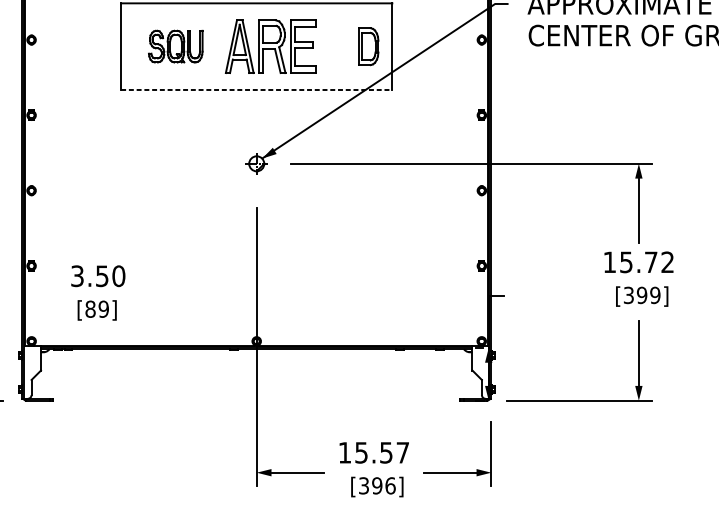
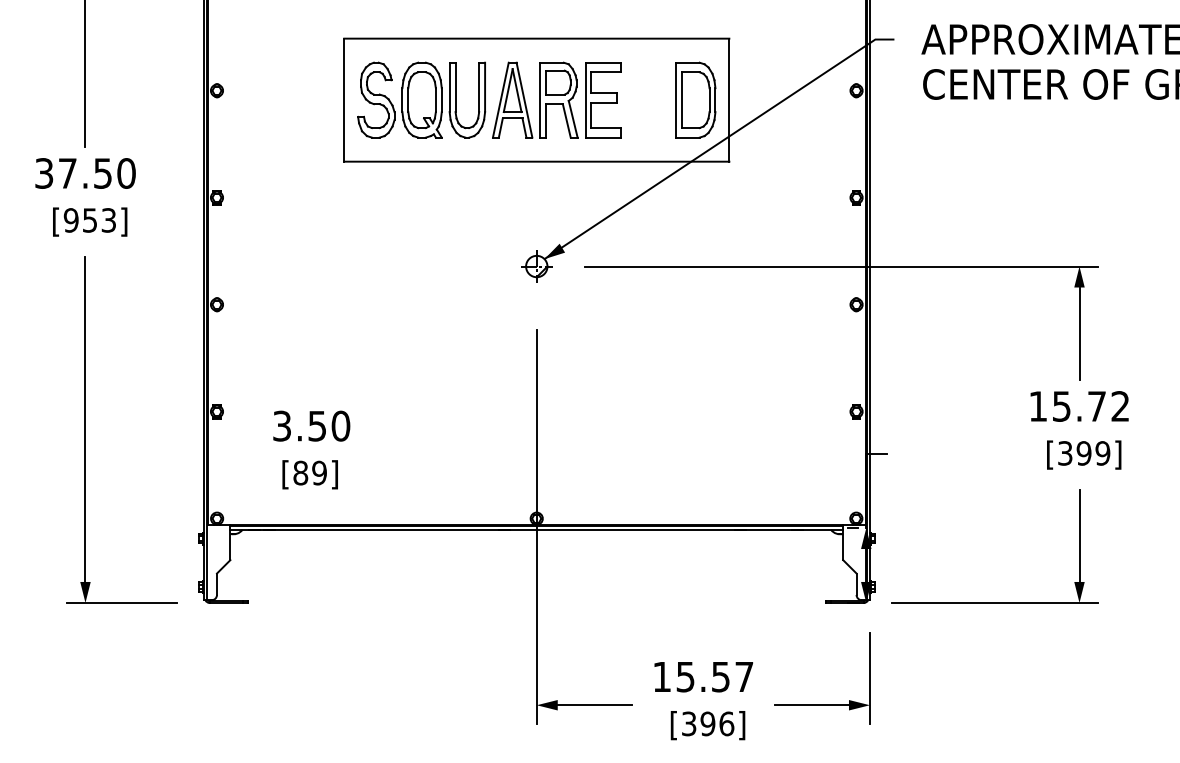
part: (175, 46) -> (421, 99), size x1.67
part: (368, 46) -> (695, 99), size x1.43
line: (256, 89) -> (536, 161), dashed -> solid

